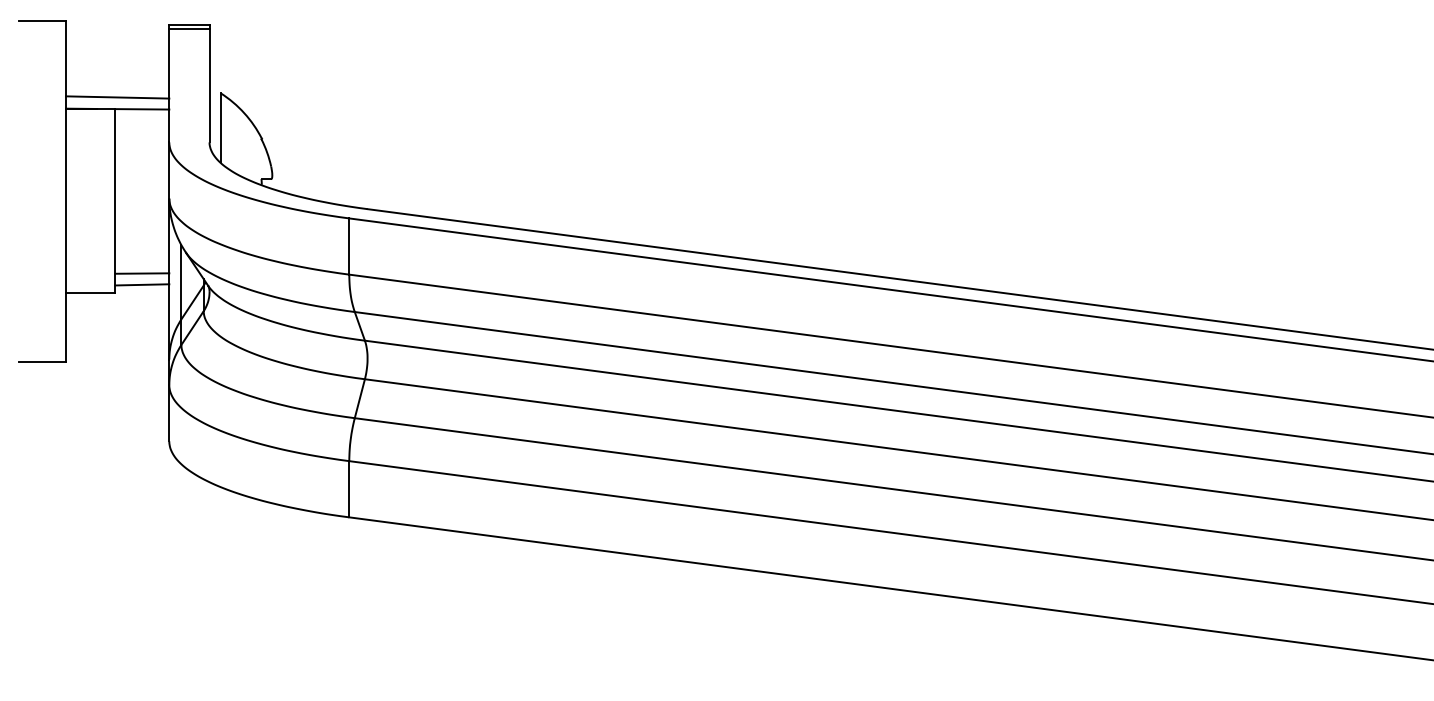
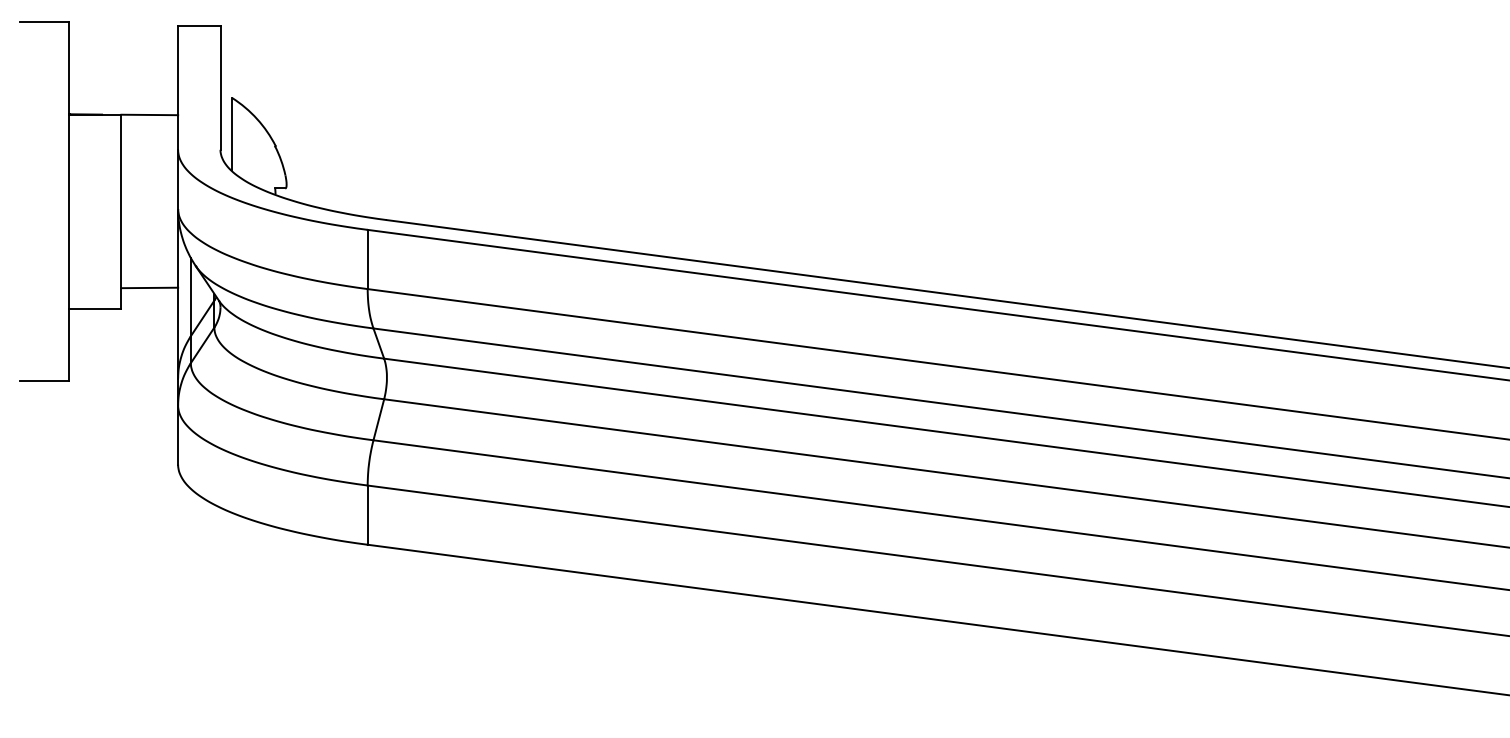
line: (189, 29) -> (199, 30), removed
line: (117, 97) -> (123, 102), removed
line: (142, 284) -> (149, 299), removed

